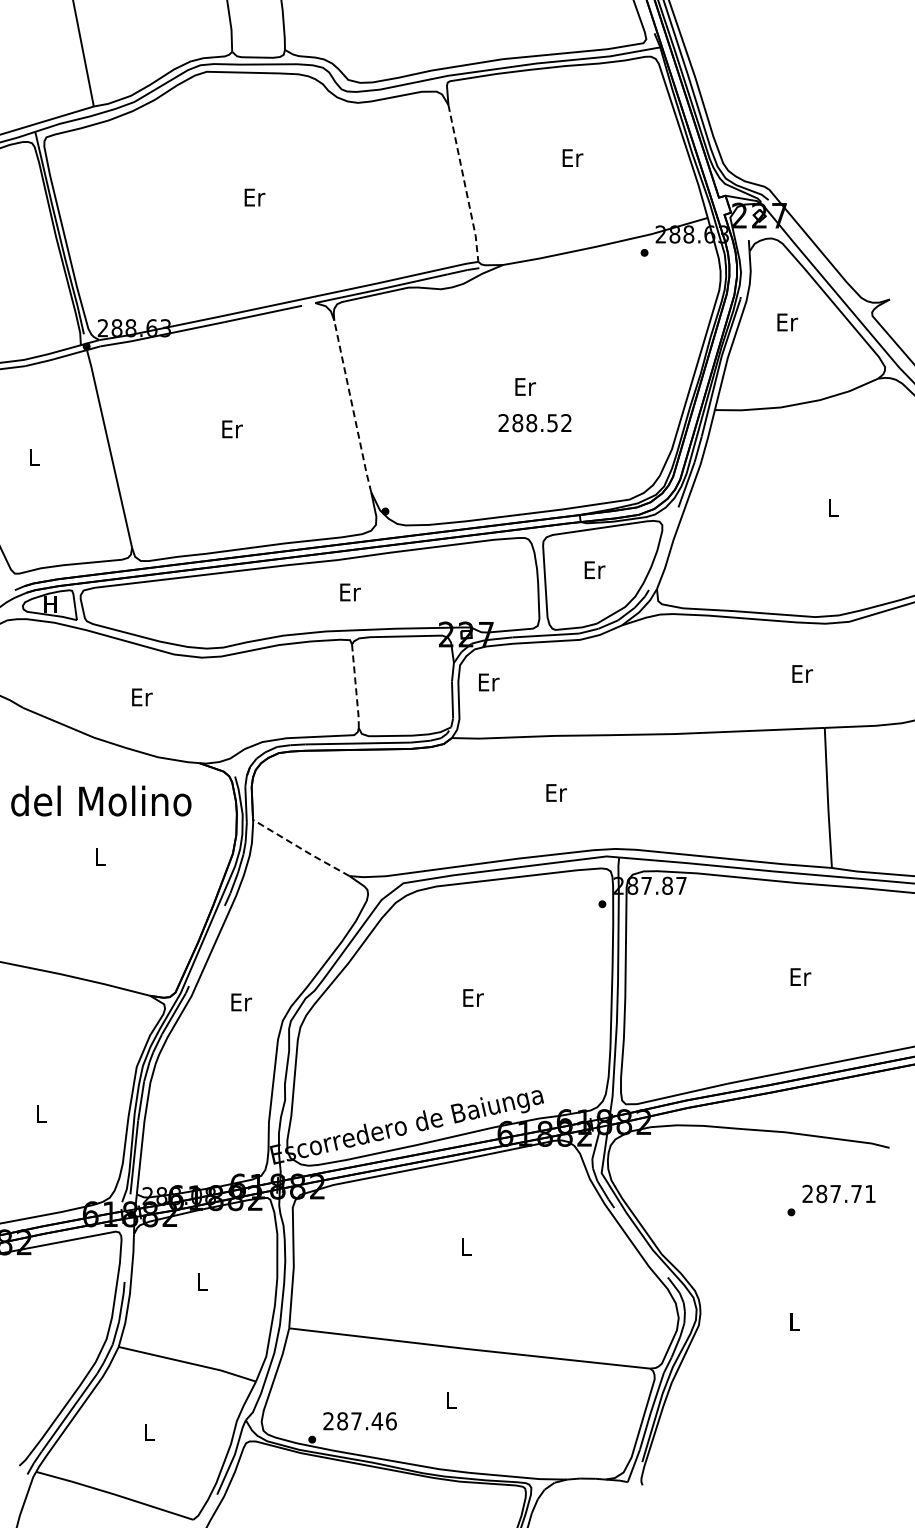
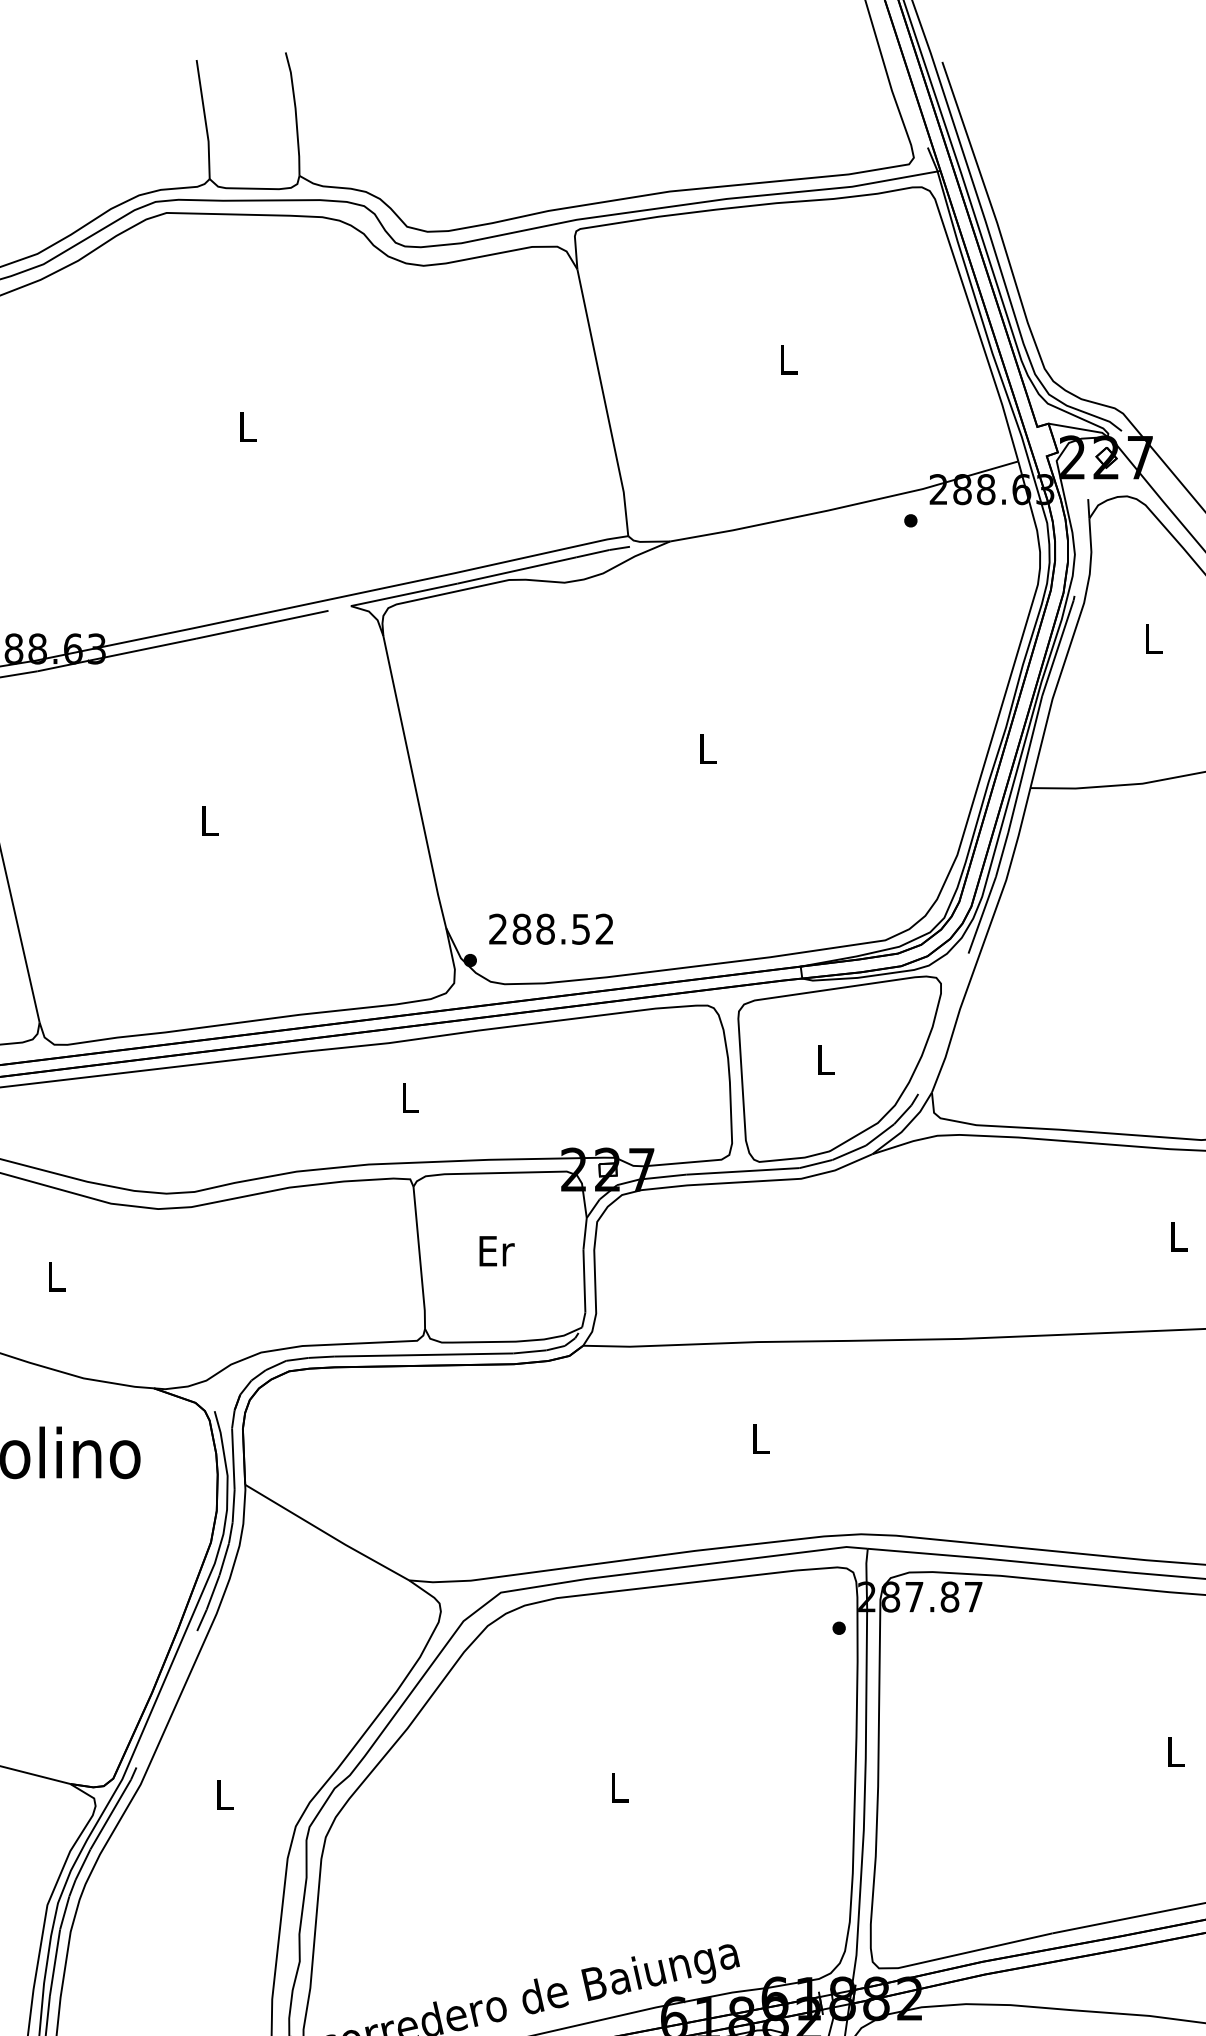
text: (572, 157) -> (788, 358), Er -> L
line: (464, 184) -> (604, 404), dashed -> solid
text: (254, 197) -> (247, 426), Er -> L
text: (787, 322) -> (1153, 639), Er -> L
text: (525, 386) -> (708, 748), Er -> L
line: (352, 407) -> (414, 783), dashed -> solid
text: (534, 423) -> (550, 929), moved
text: (232, 429) -> (210, 821), Er -> L
text: (594, 570) -> (825, 1060), Er -> L
text: (350, 592) -> (410, 1098), Er -> L
text: (802, 673) -> (1179, 1235), Er -> L
text: (489, 682) -> (497, 1251), moved
line: (355, 686) -> (419, 1258), dashed -> solid
text: (142, 697) -> (57, 1276), Er -> L
text: (556, 792) -> (761, 1438), Er -> L
line: (300, 848) -> (325, 1533), dashed -> solid
text: (800, 976) -> (1175, 1751), Er -> L
text: (473, 997) -> (620, 1786), Er -> L
text: (241, 1002) -> (225, 1795), Er -> L

